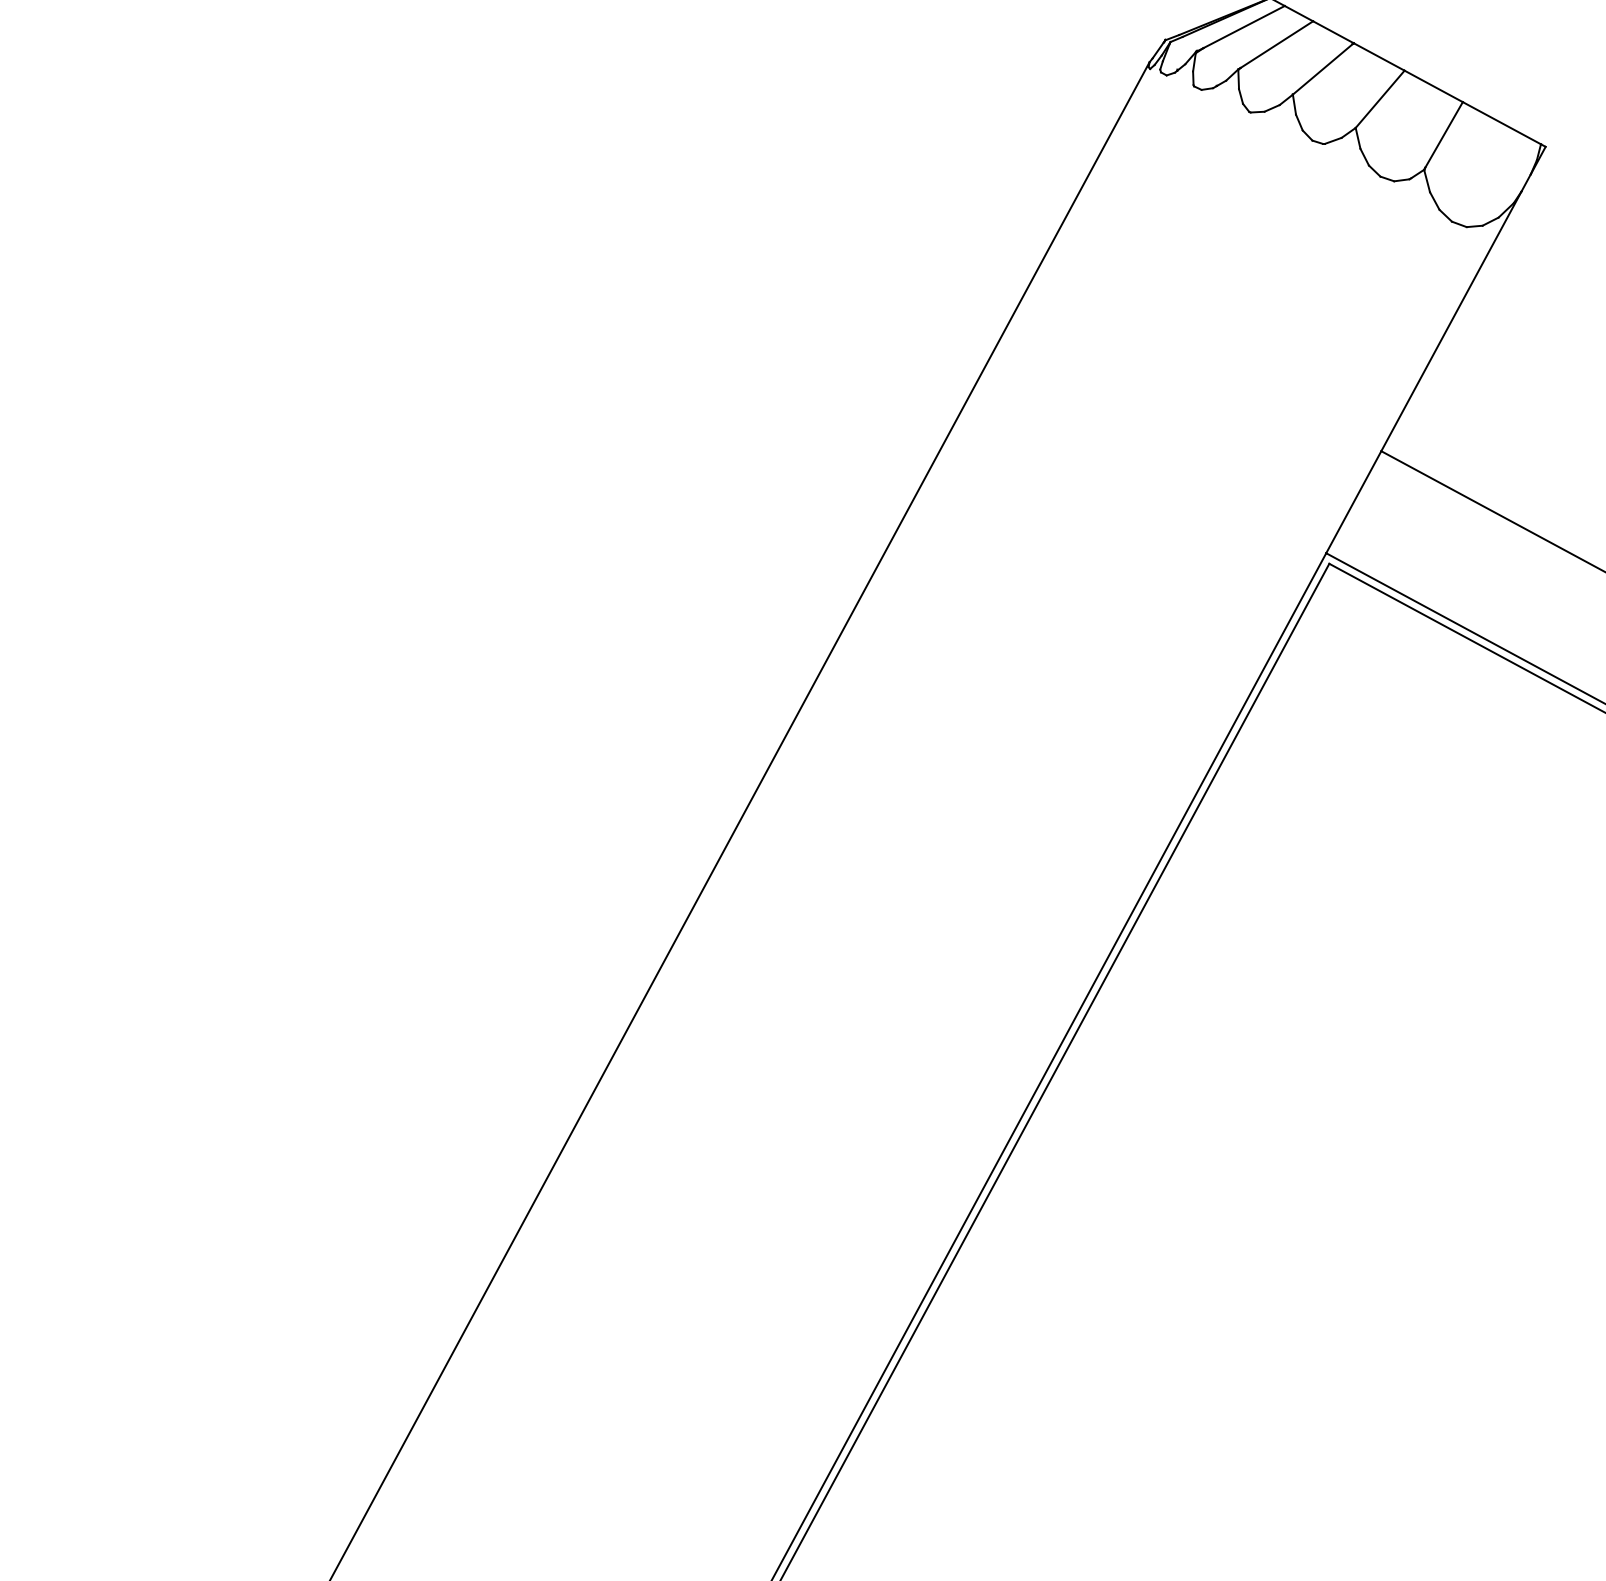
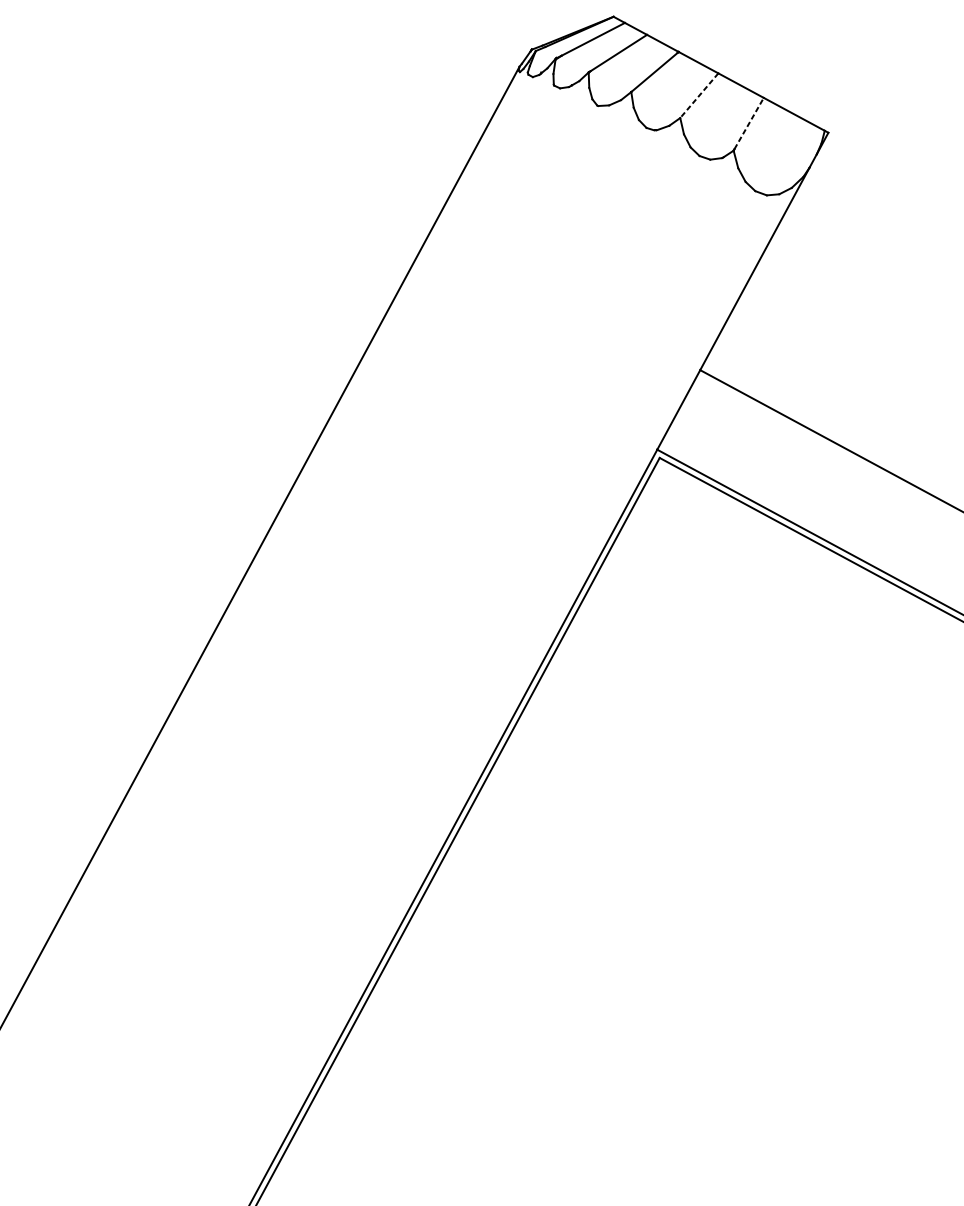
line: (1380, 99) -> (699, 95), solid -> dashed
line: (1444, 134) -> (749, 123), solid -> dashed

